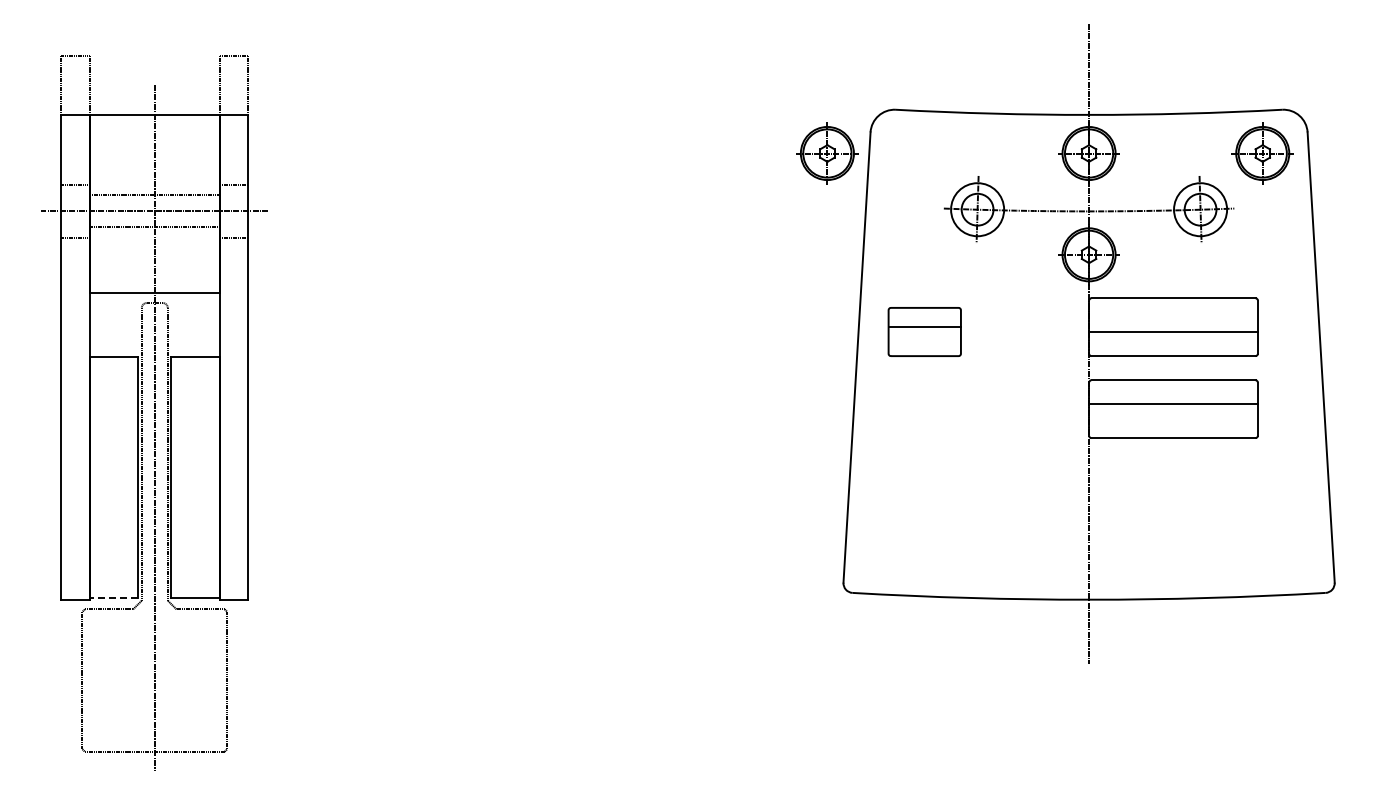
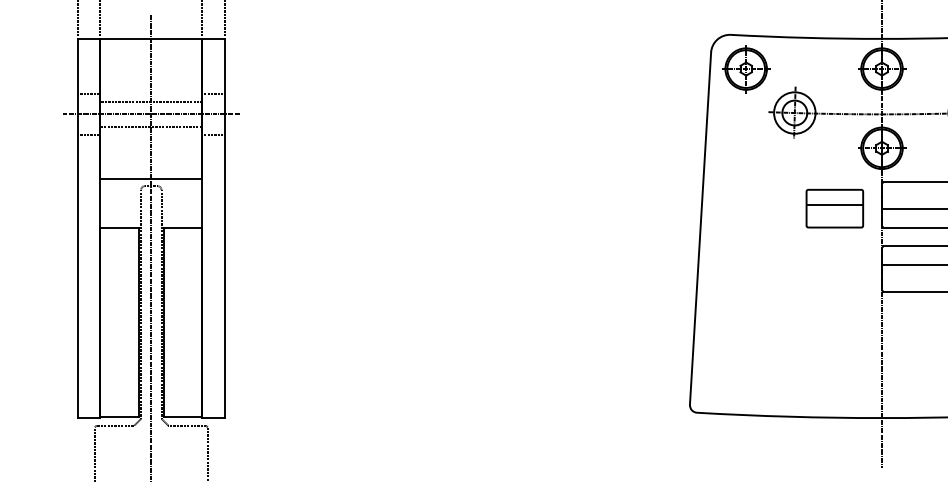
part: (827, 153) -> (746, 69), moved
part: (924, 331) -> (834, 208), moved
line: (113, 597) -> (119, 416), dashed -> solid

